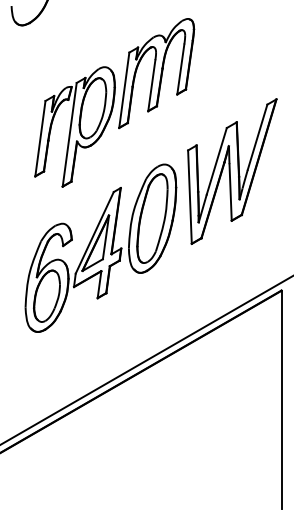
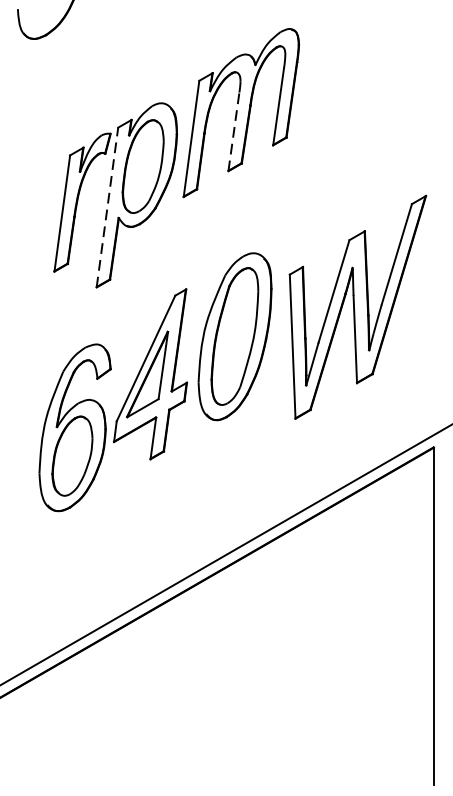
line: (151, 85) -> (233, 131), solid -> dashed
line: (69, 134) -> (107, 206), solid -> dashed
part: (232, 171) -> (358, 307), moved

